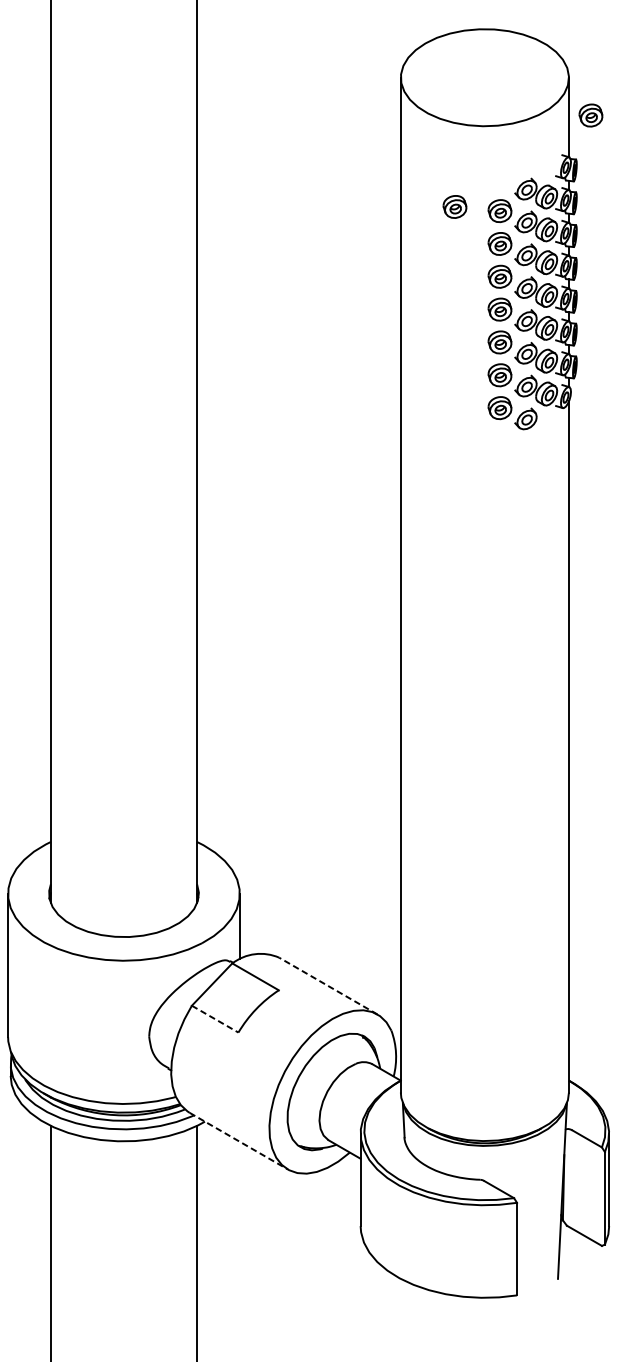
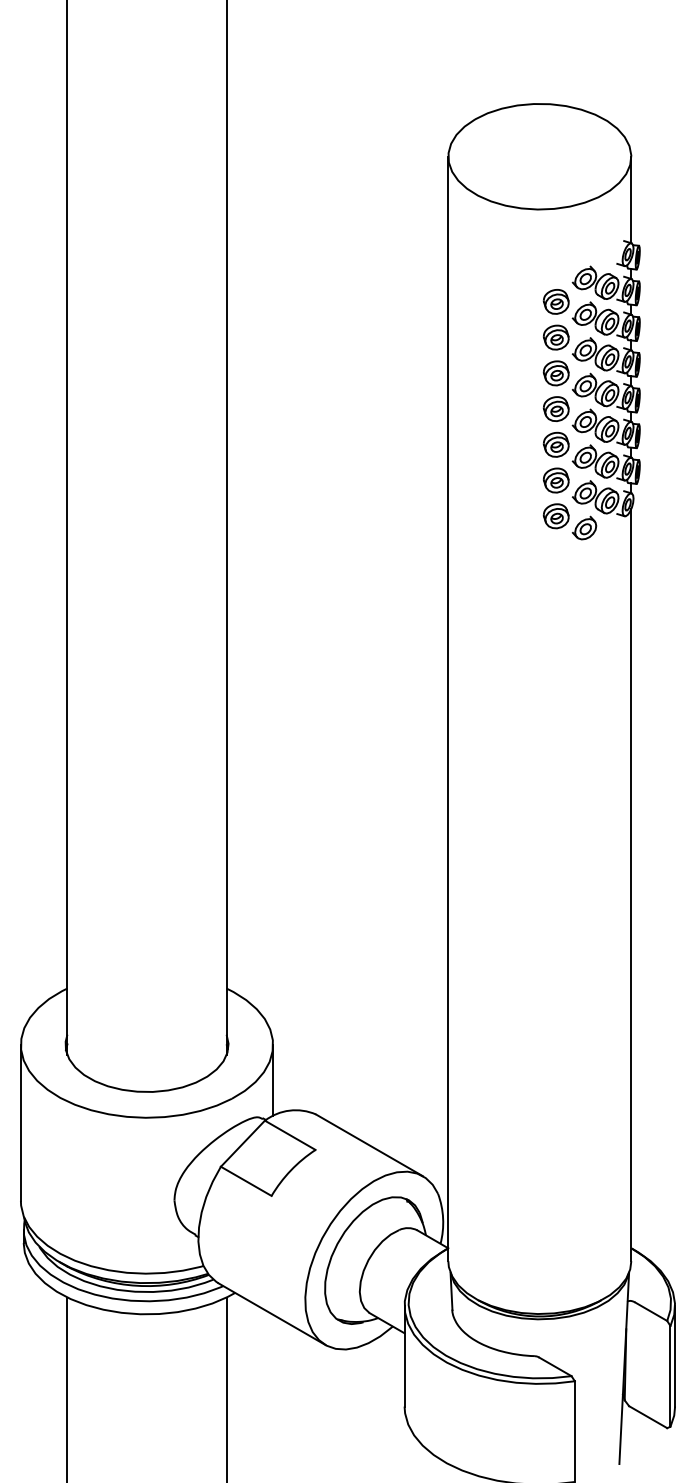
part: (590, 115) -> (654, 197), removed
part: (454, 207) -> (506, 297), removed
line: (328, 986) -> (369, 1145), dashed -> solid
line: (215, 1019) -> (246, 1181), dashed -> solid
line: (239, 1141) -> (272, 1314), dashed -> solid

